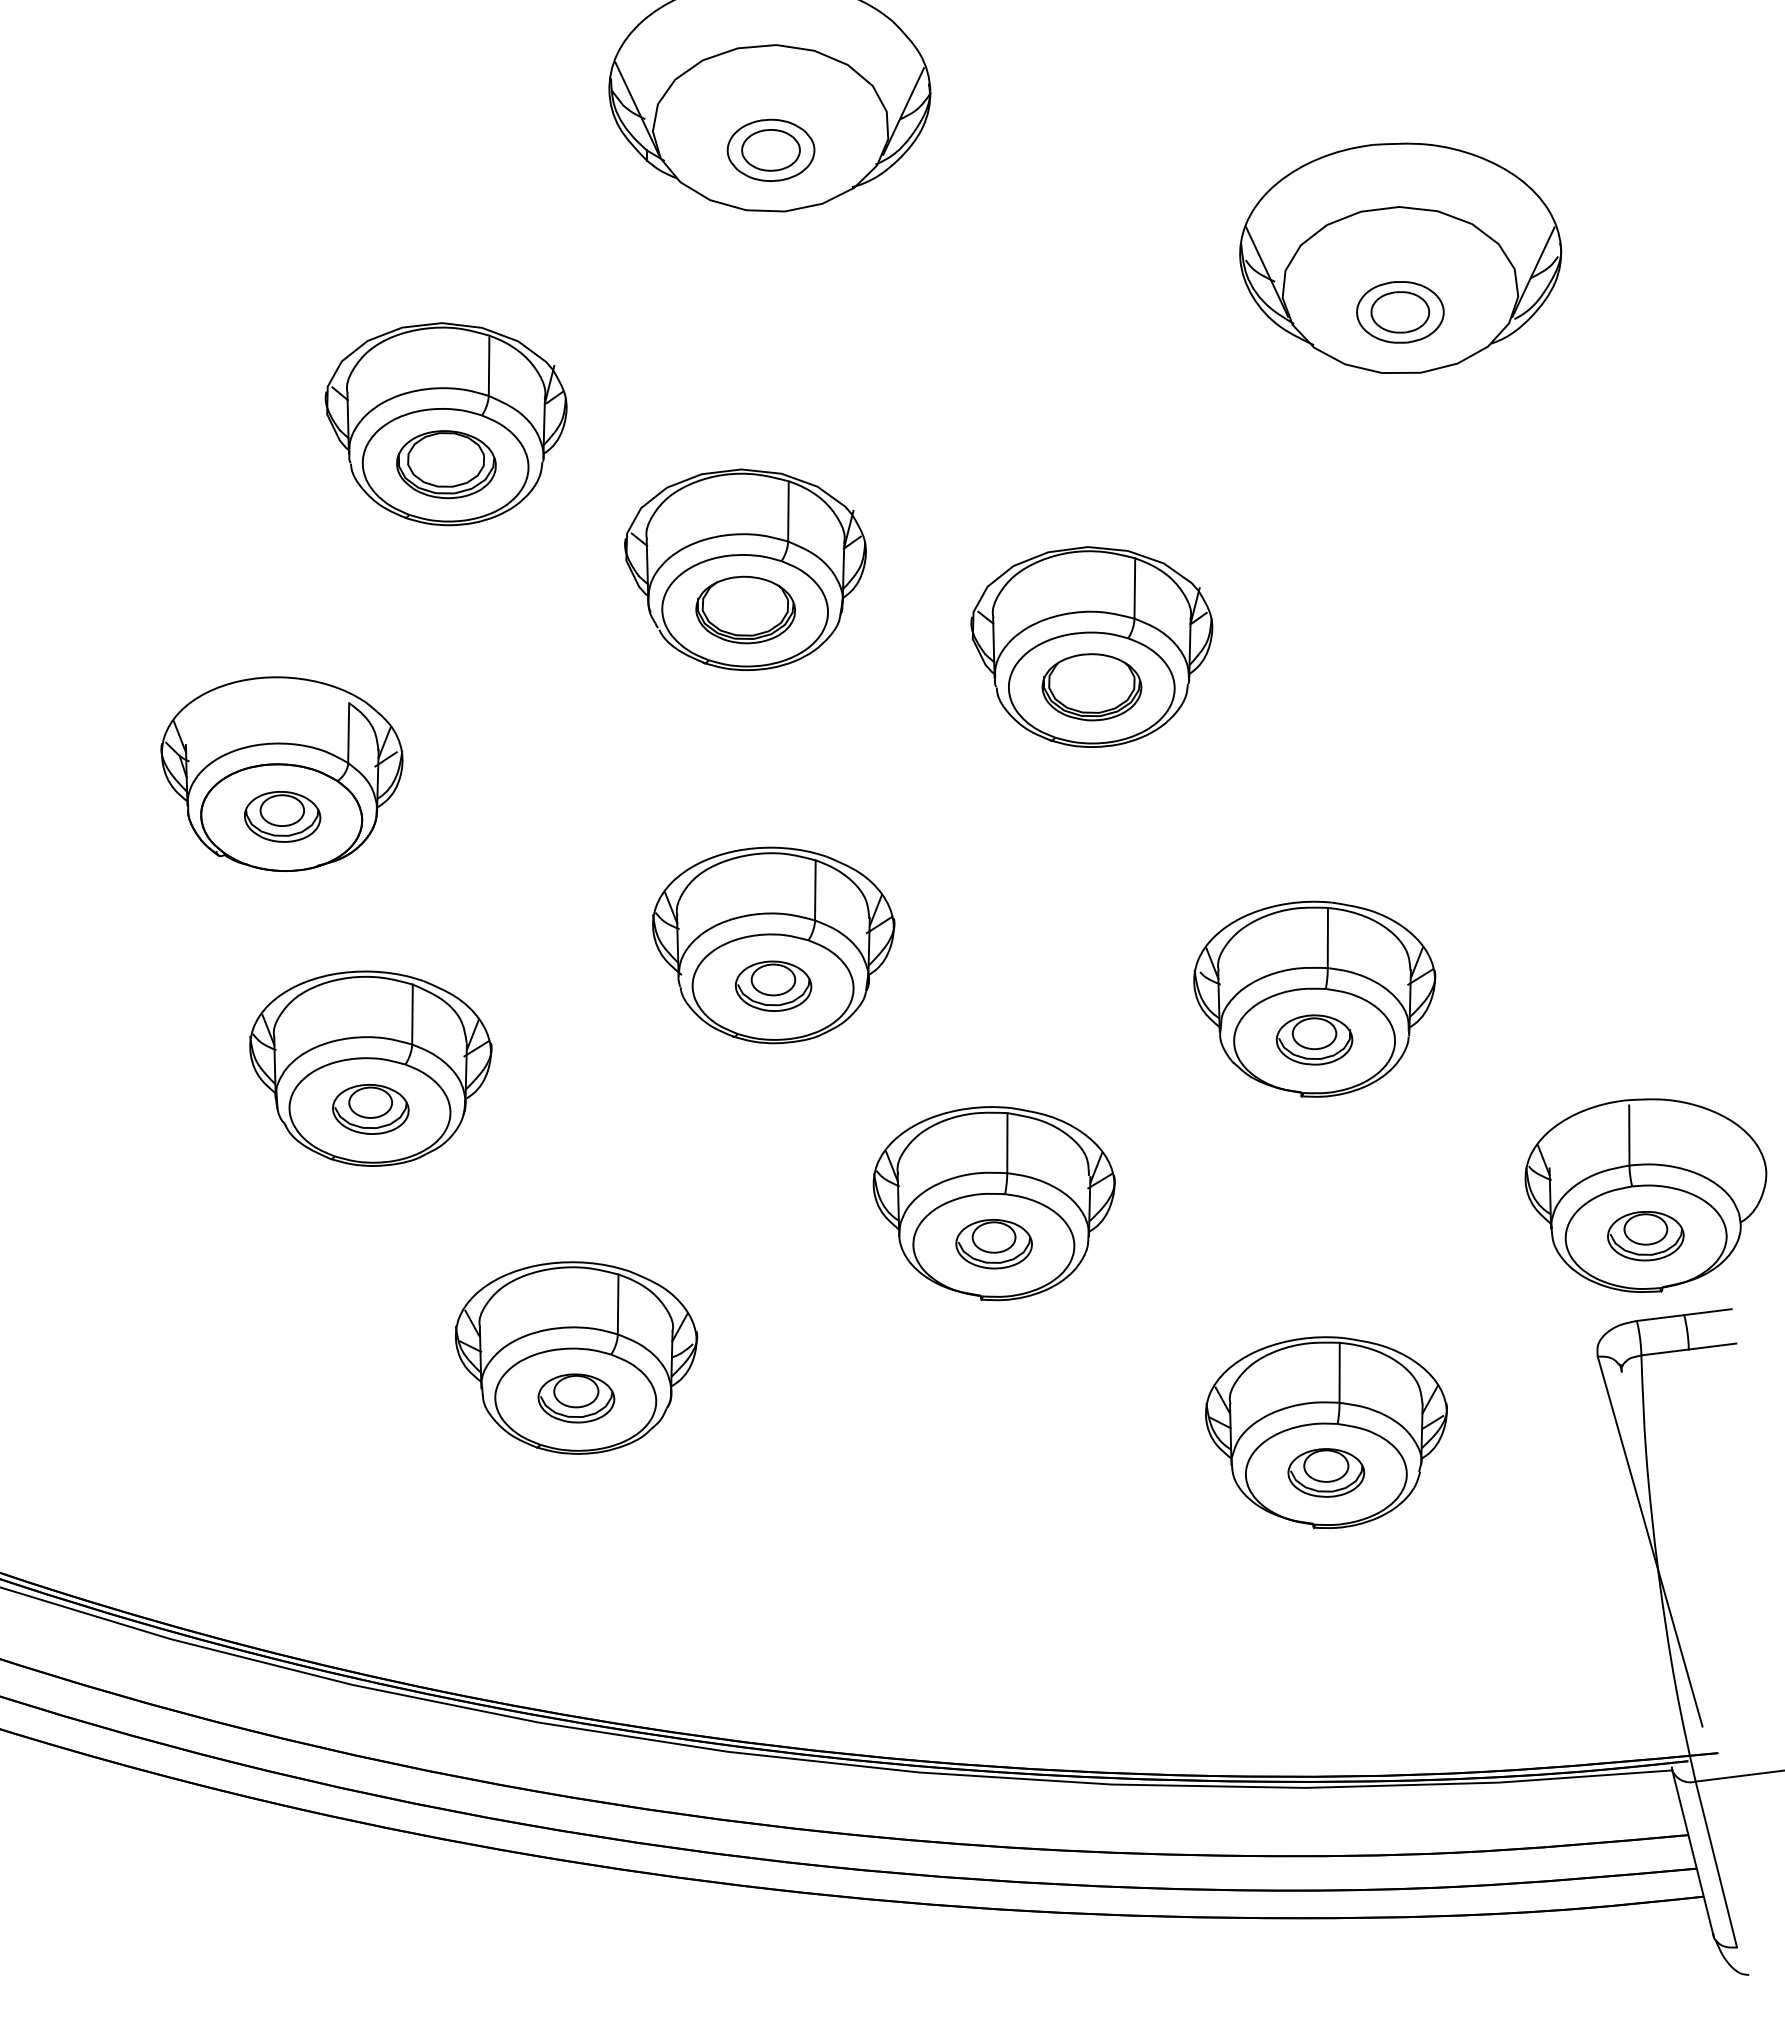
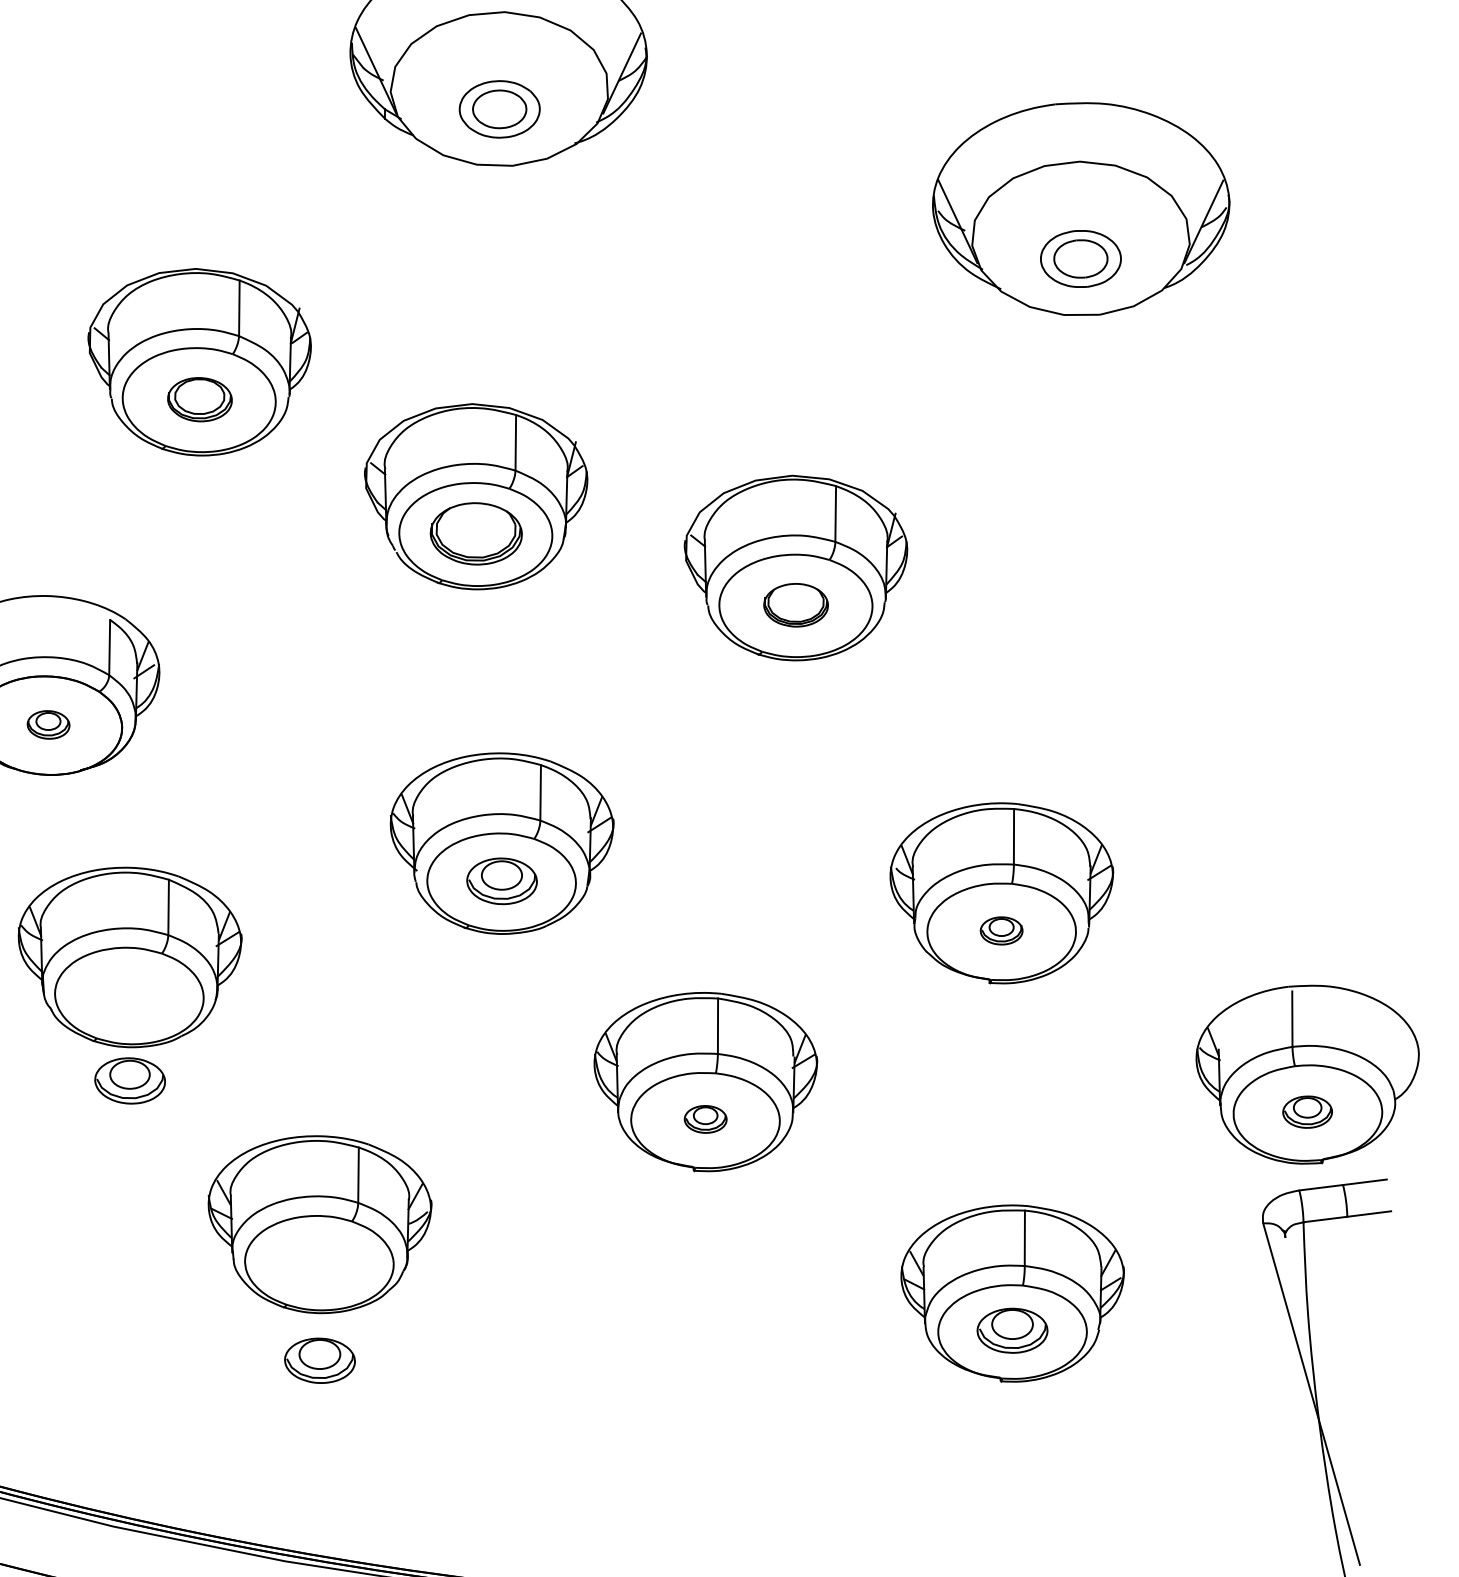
part: (446, 464) -> (200, 399), size x0.7
part: (1091, 687) -> (795, 605), size x0.7
part: (282, 816) -> (48, 724), size x0.6
part: (1314, 1039) -> (1001, 930), size x0.6
part: (370, 1109) -> (129, 1081), moved
part: (1645, 1236) -> (1307, 1112), size x0.7
part: (993, 1243) -> (705, 1118), size x0.6
part: (576, 1398) -> (320, 1360), moved

